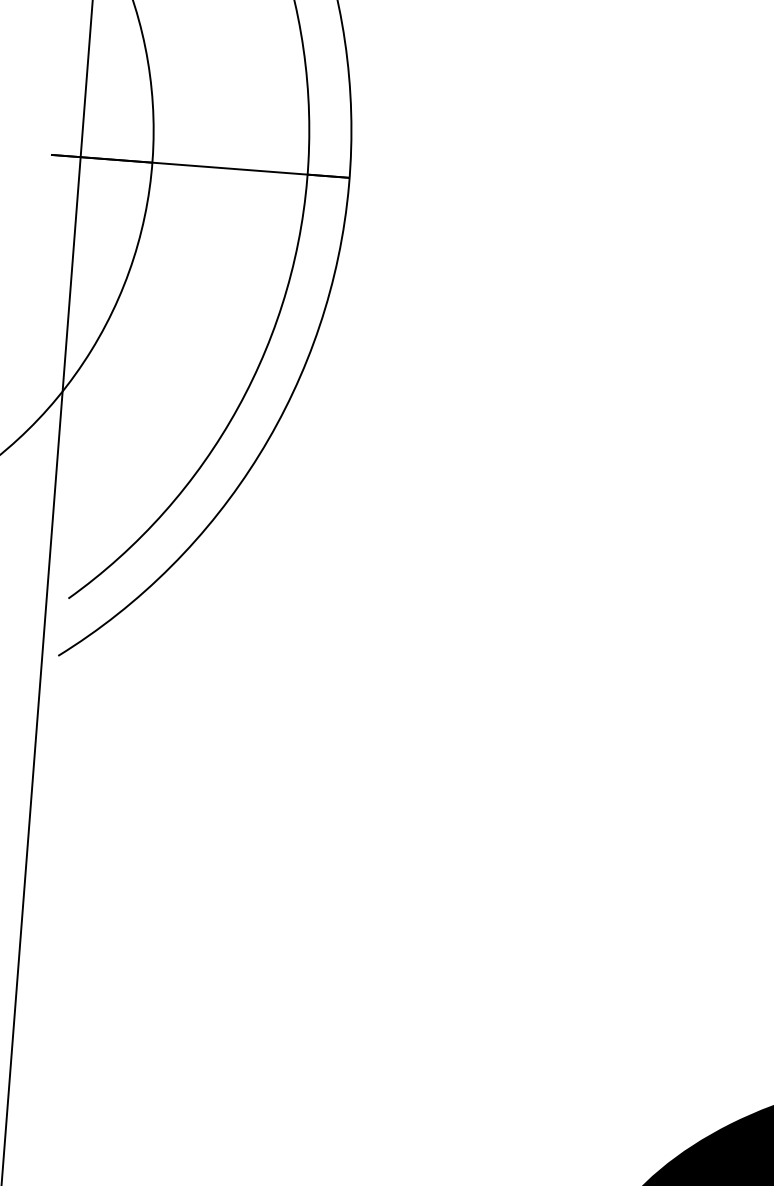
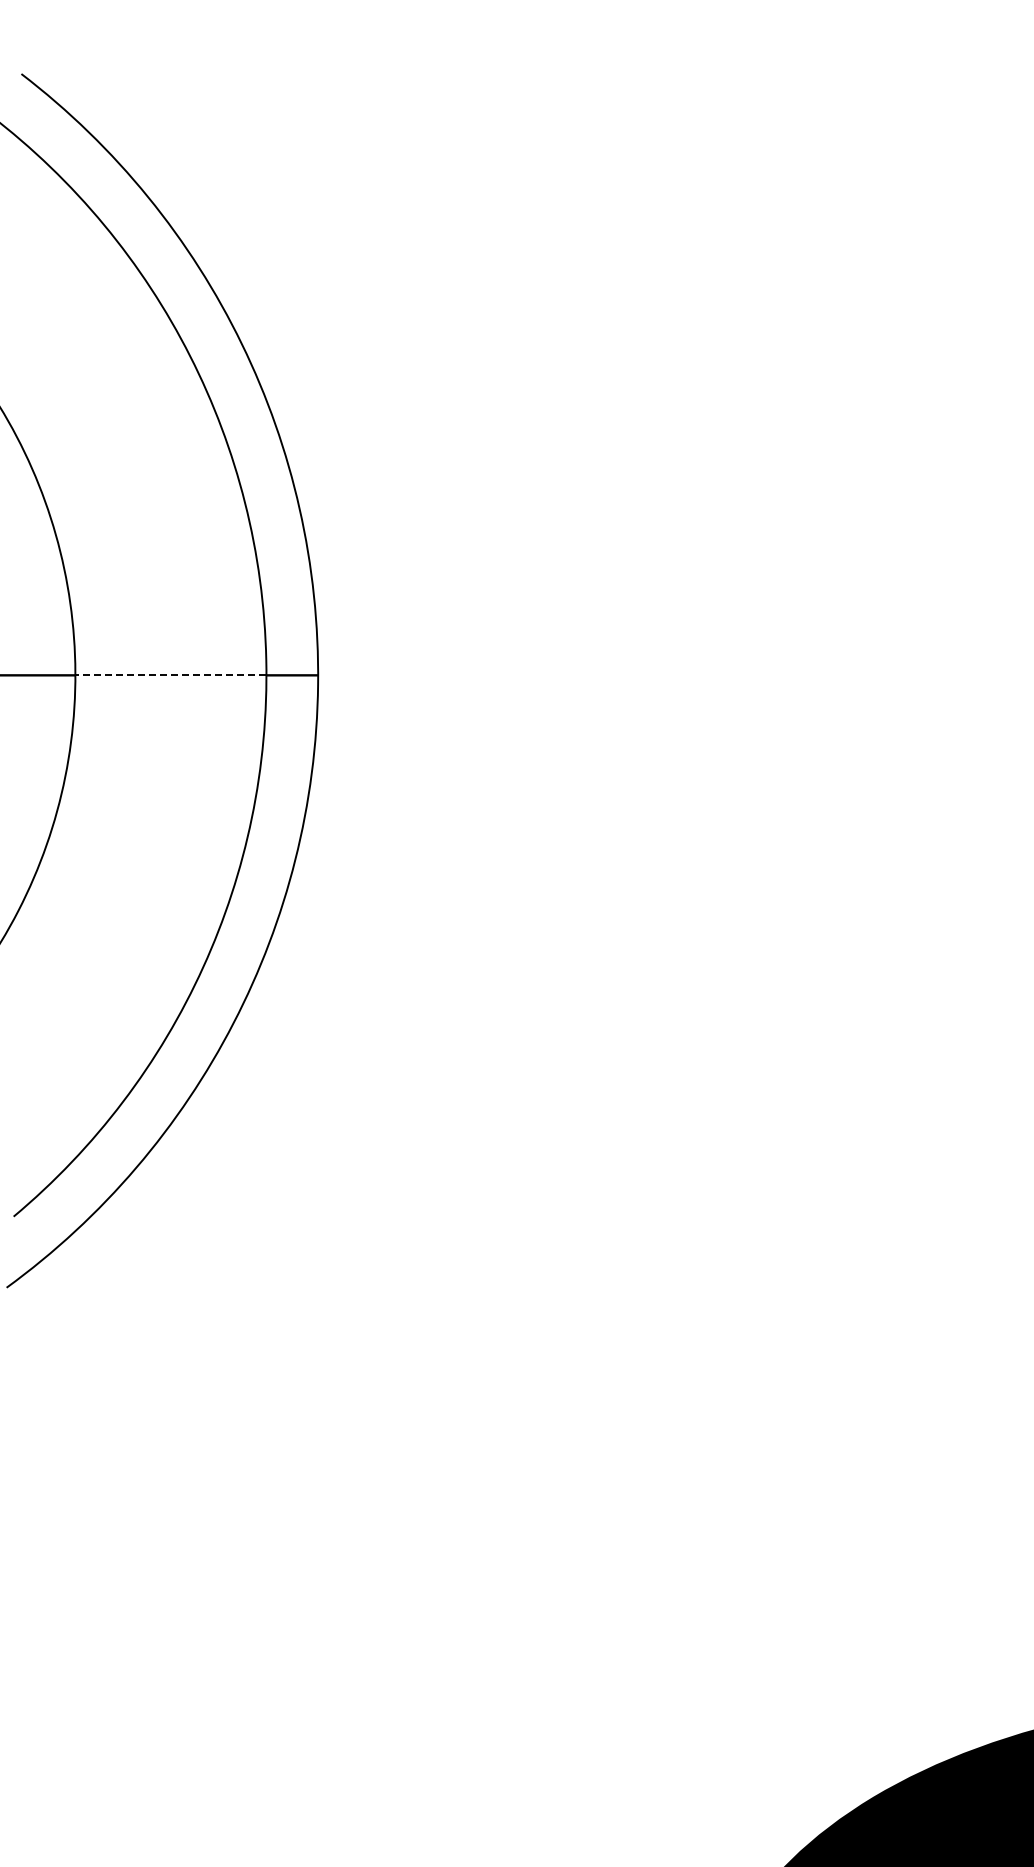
line: (229, 168) -> (170, 675), solid -> dashed

